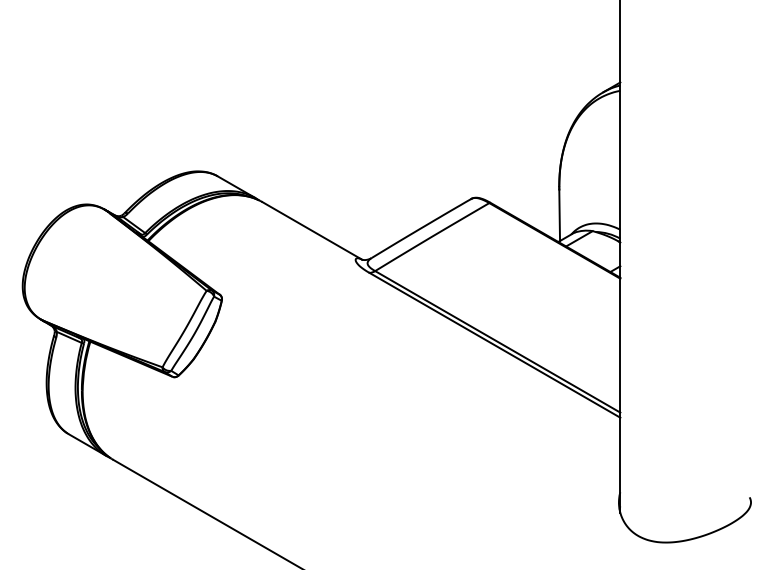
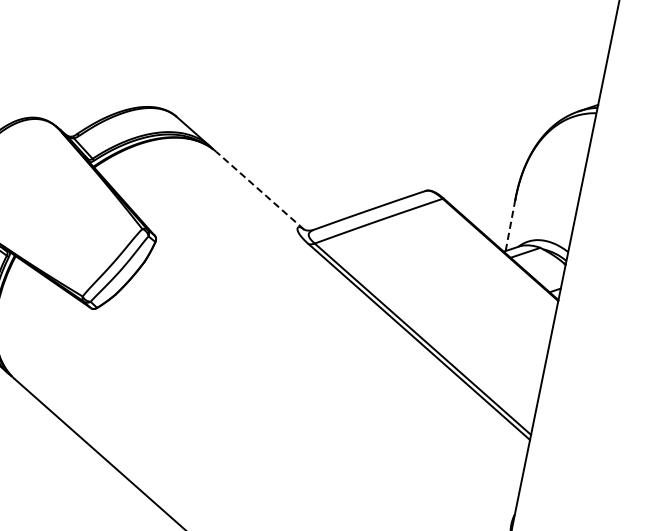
line: (559, 215) -> (510, 225), solid -> dashed
line: (312, 230) -> (260, 190), solid -> dashed

